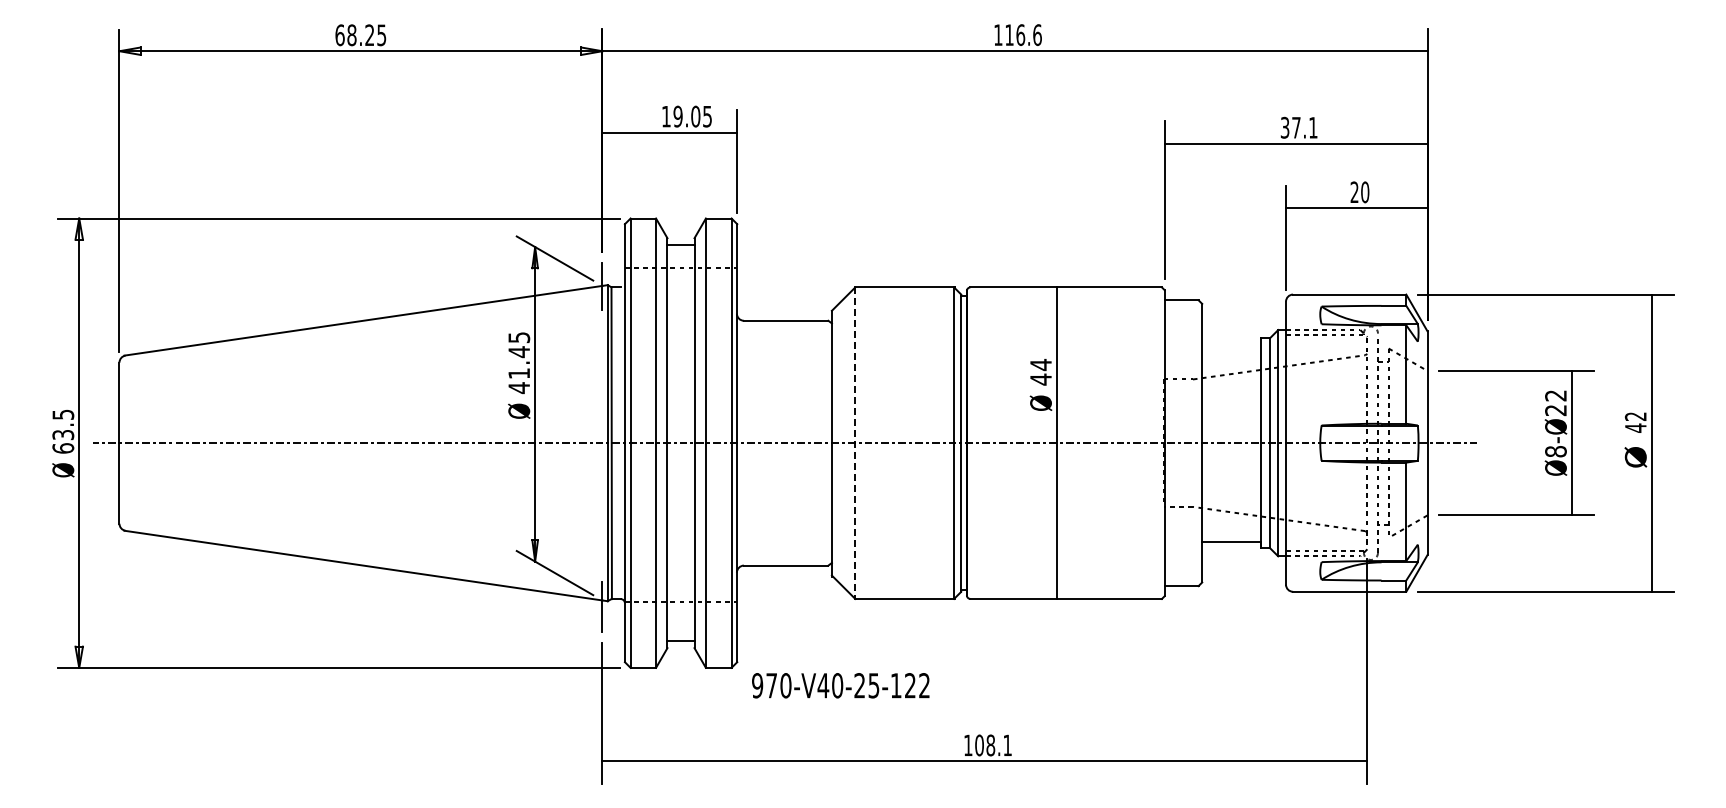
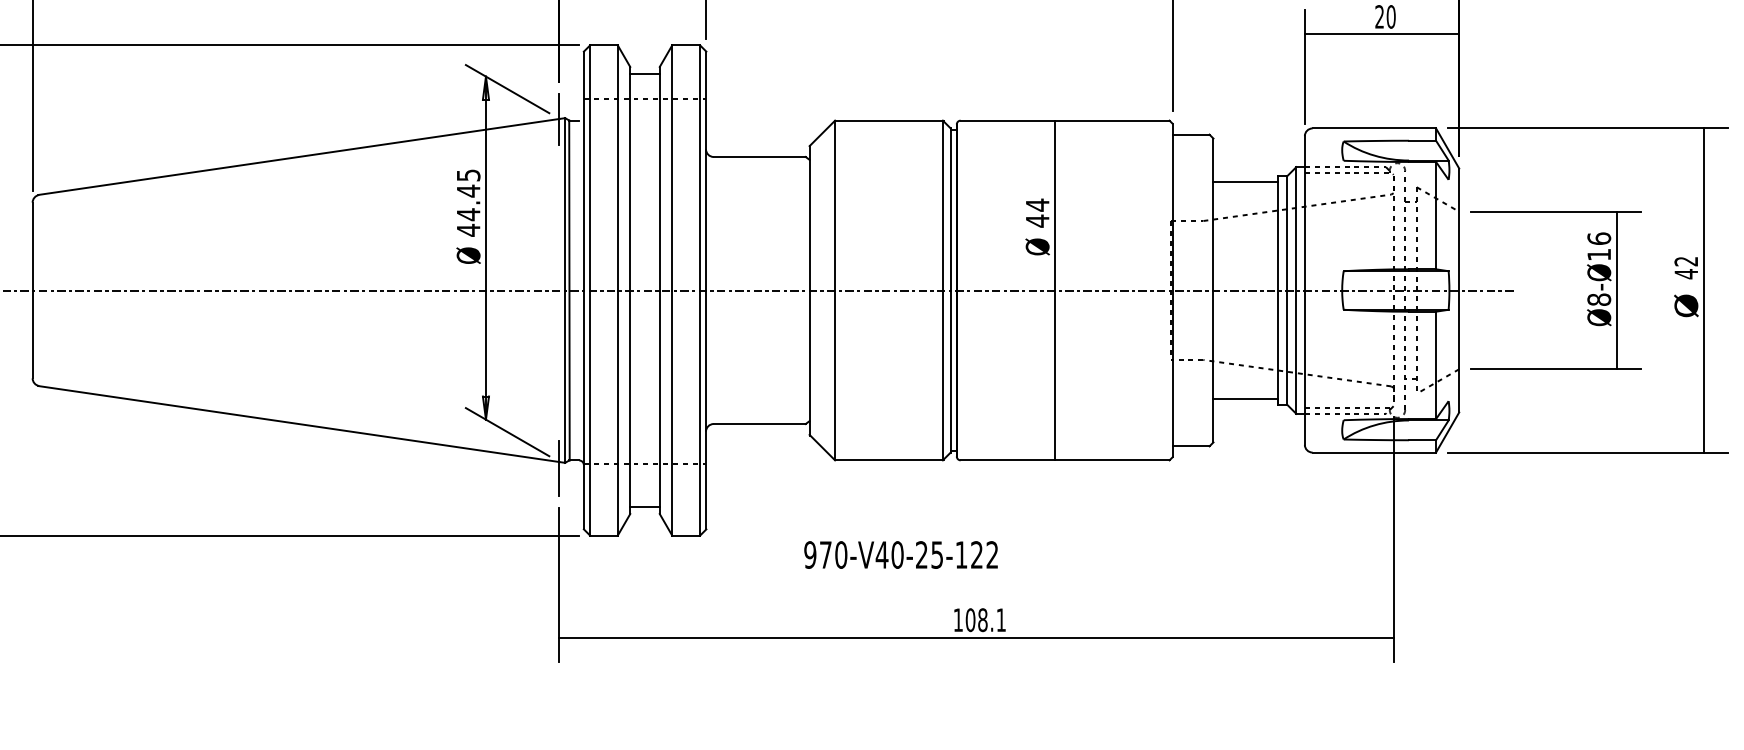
line: (1231, 344) -> (1245, 182), added
text: (518, 373) -> (467, 214), 41.45 -> 44.45
text: (1555, 402) -> (1598, 246), Ø8-Ø22 -> Ø8-Ø16
line: (855, 443) -> (835, 290), dashed -> solid
text: (840, 685) -> (900, 554), moved

